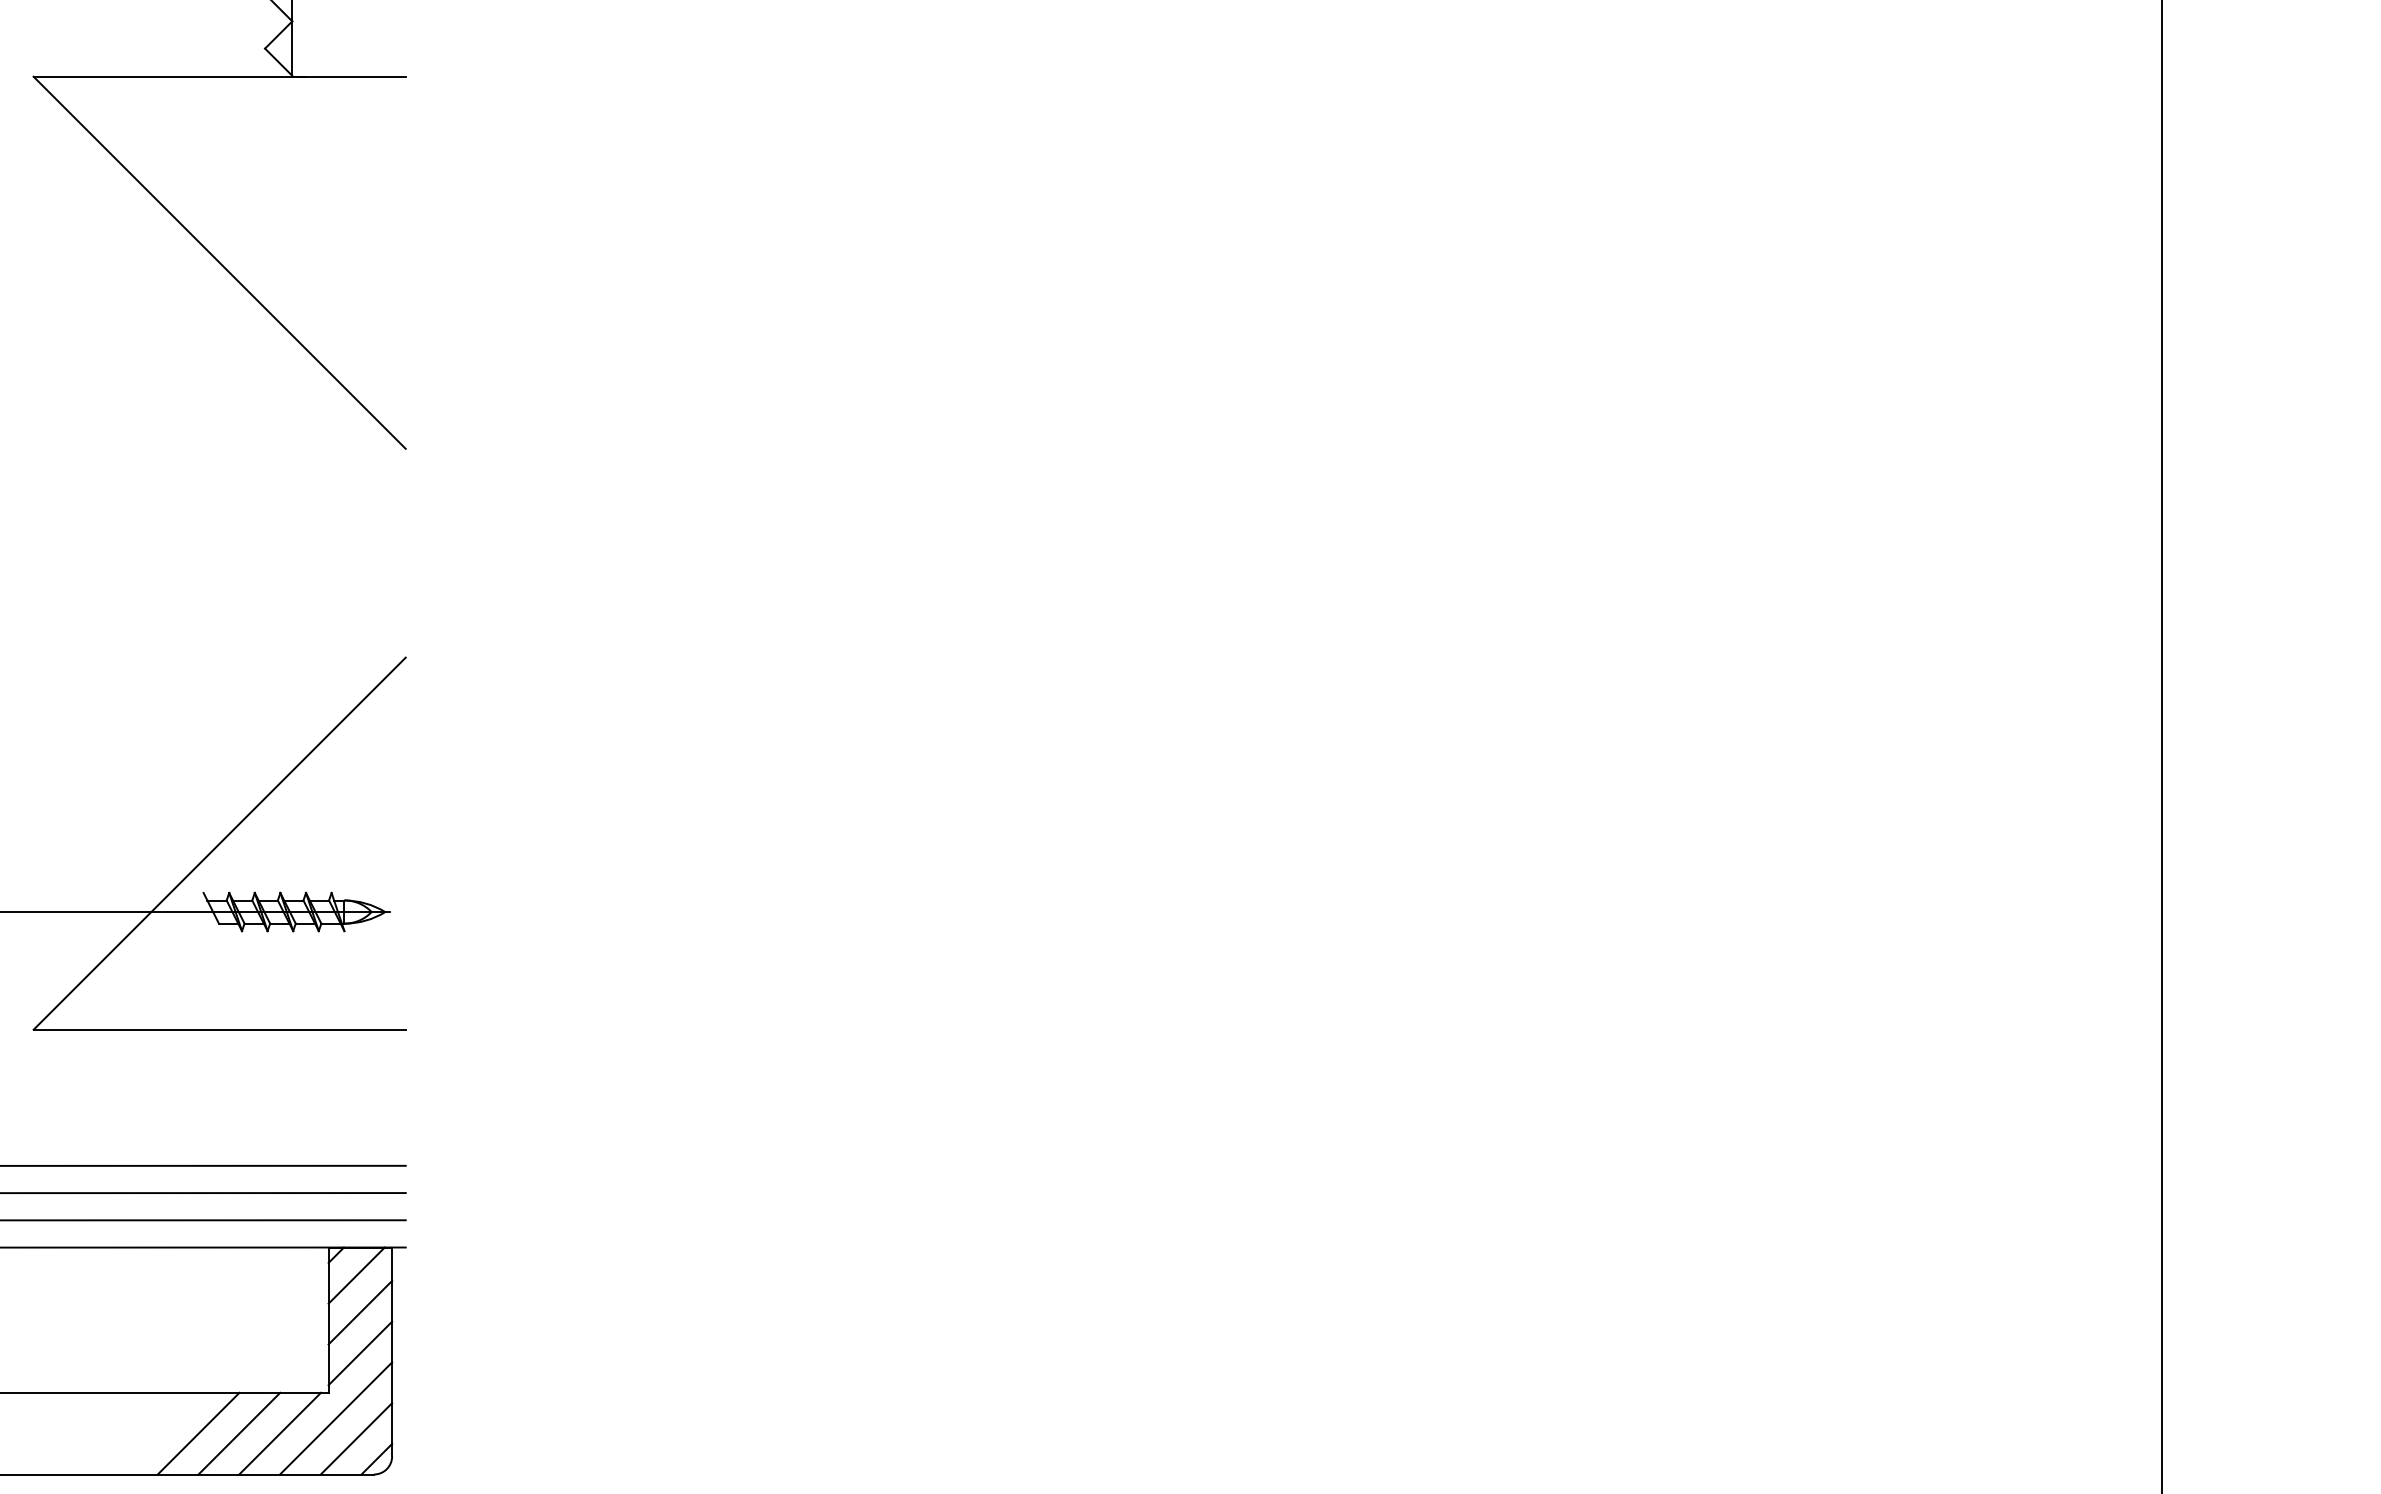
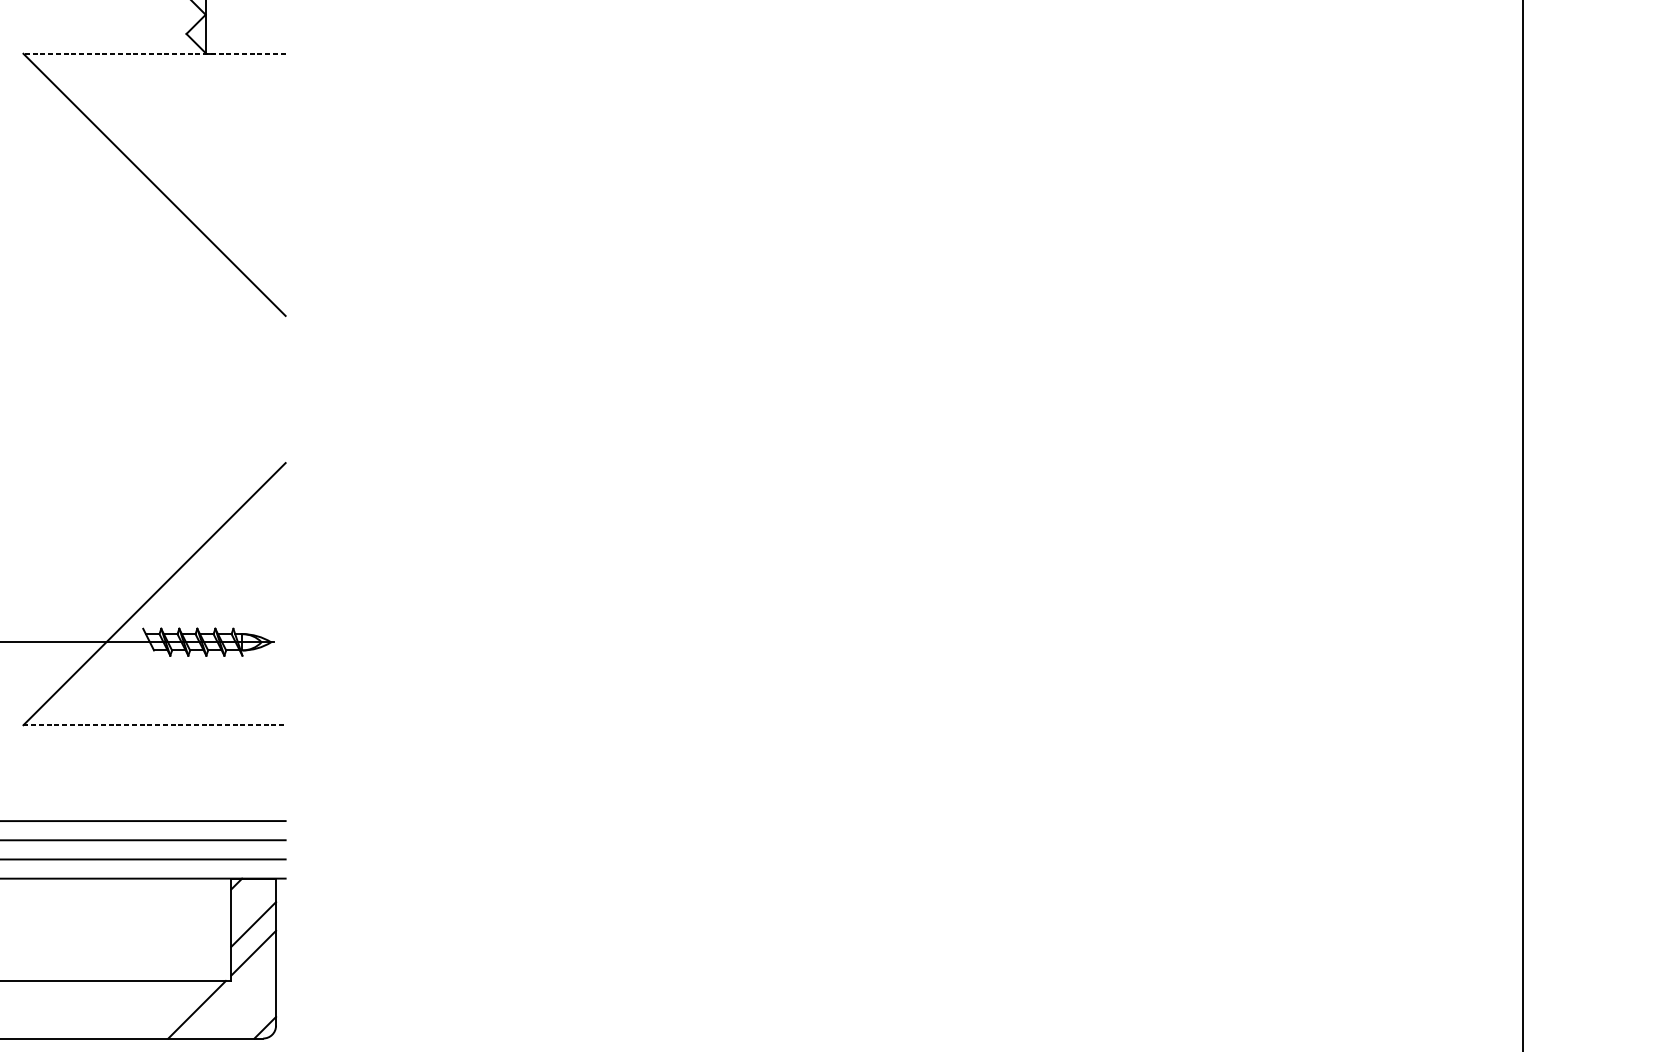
line: (219, 76) -> (154, 53), solid -> dashed
line: (220, 1029) -> (155, 725), solid -> dashed
line: (356, 1275) -> (250, 898), removed
line: (336, 1418) -> (236, 999), removed
line: (198, 1433) -> (139, 1009), removed
line: (239, 1433) -> (168, 1009), removed
line: (356, 1438) -> (250, 1013), removed

